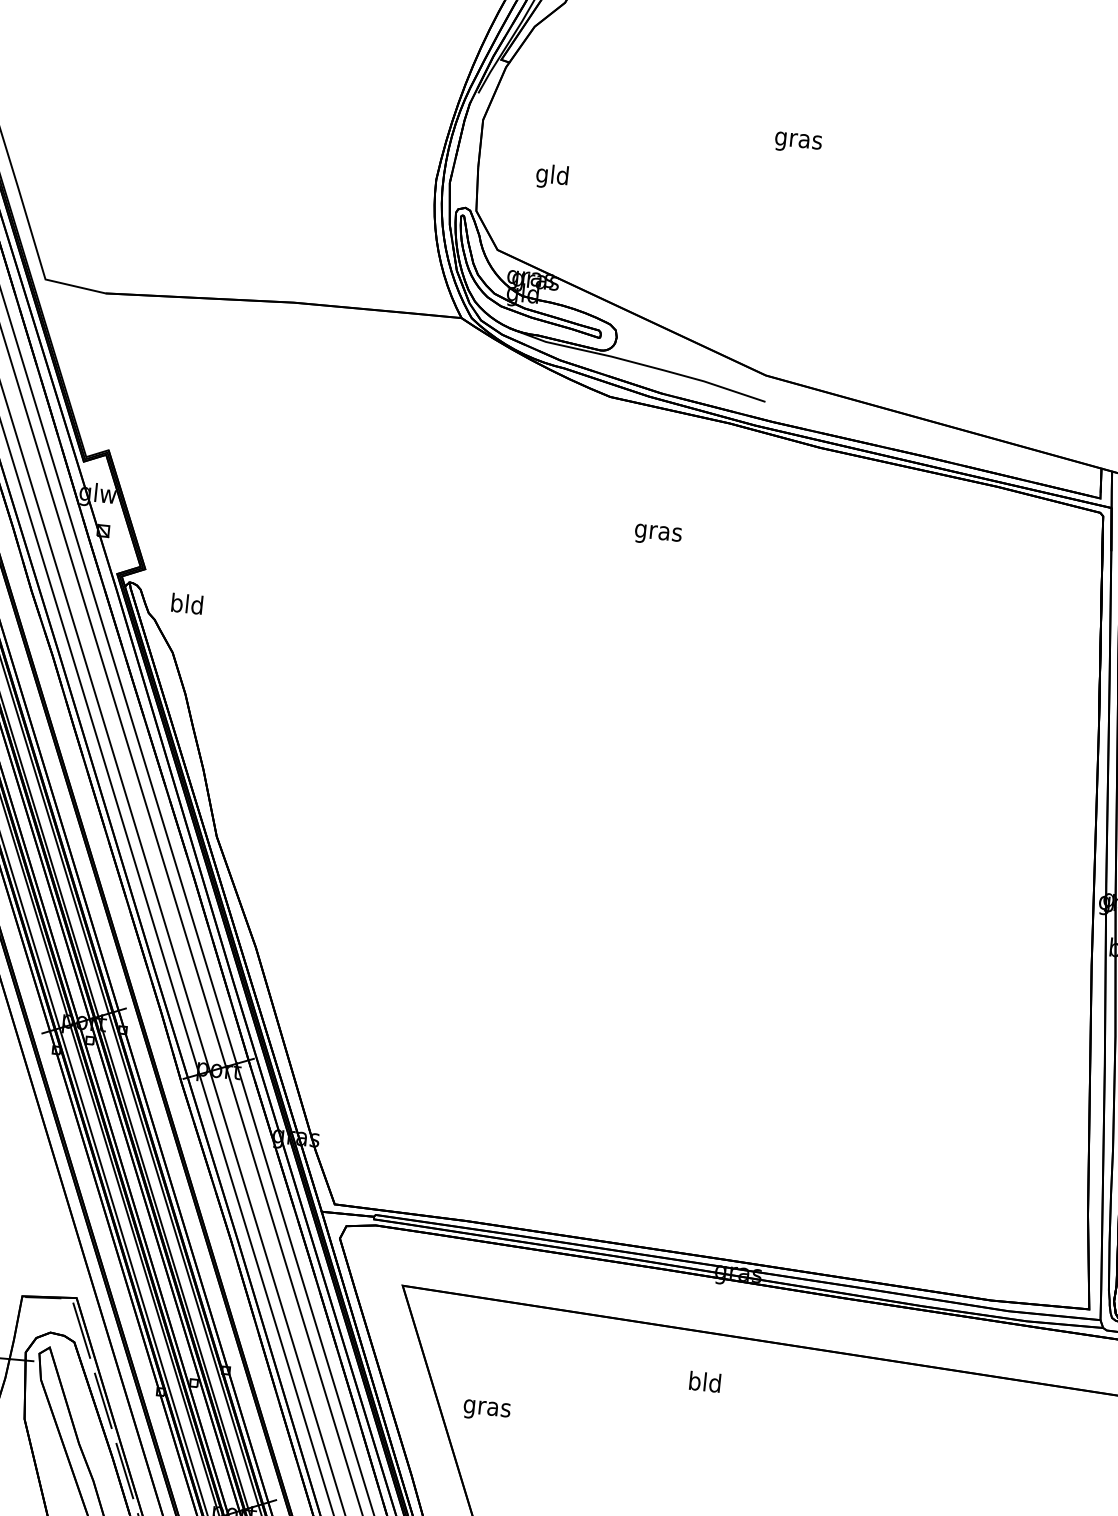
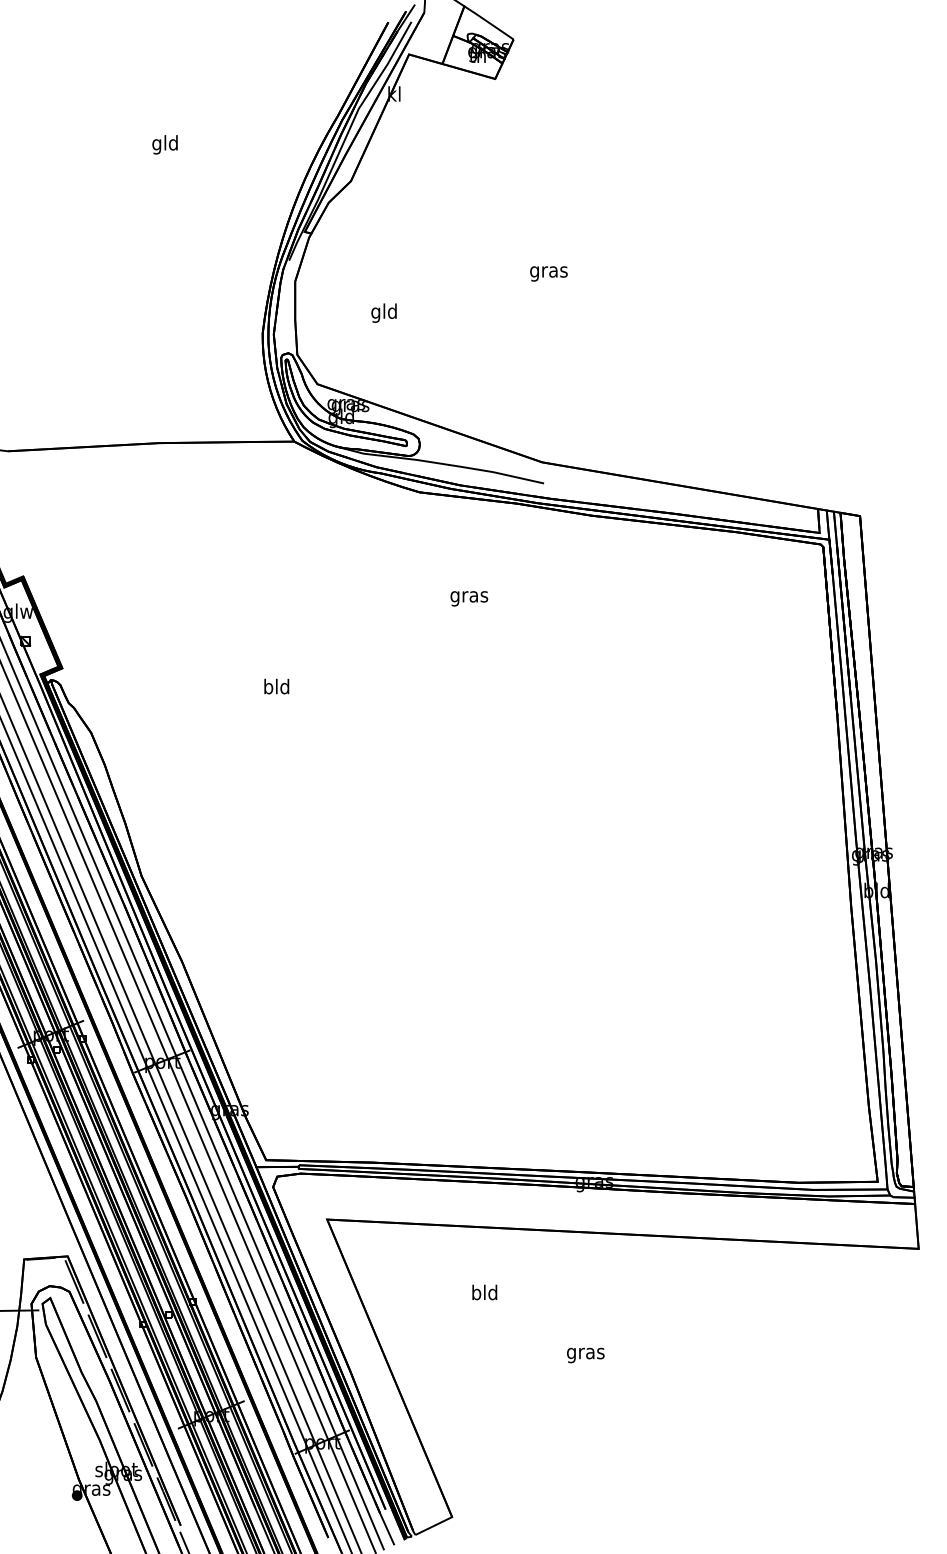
text: (551, 175) -> (383, 312), moved
text: (186, 603) -> (276, 686), moved
text: (704, 1381) -> (484, 1292), moved
text: (486, 1410) -> (585, 1355), moved

